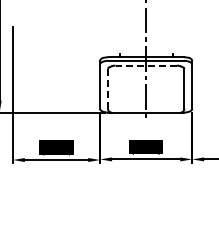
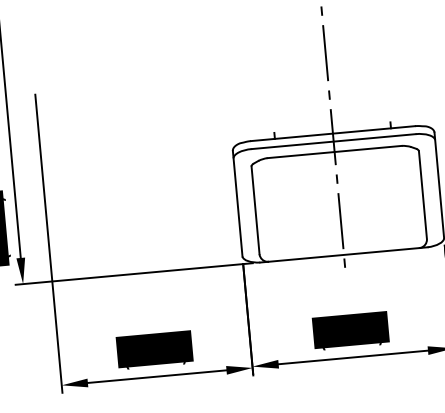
line: (146, 65) -> (335, 151), dashed -> solid
line: (107, 89) -> (254, 212), dashed -> solid

